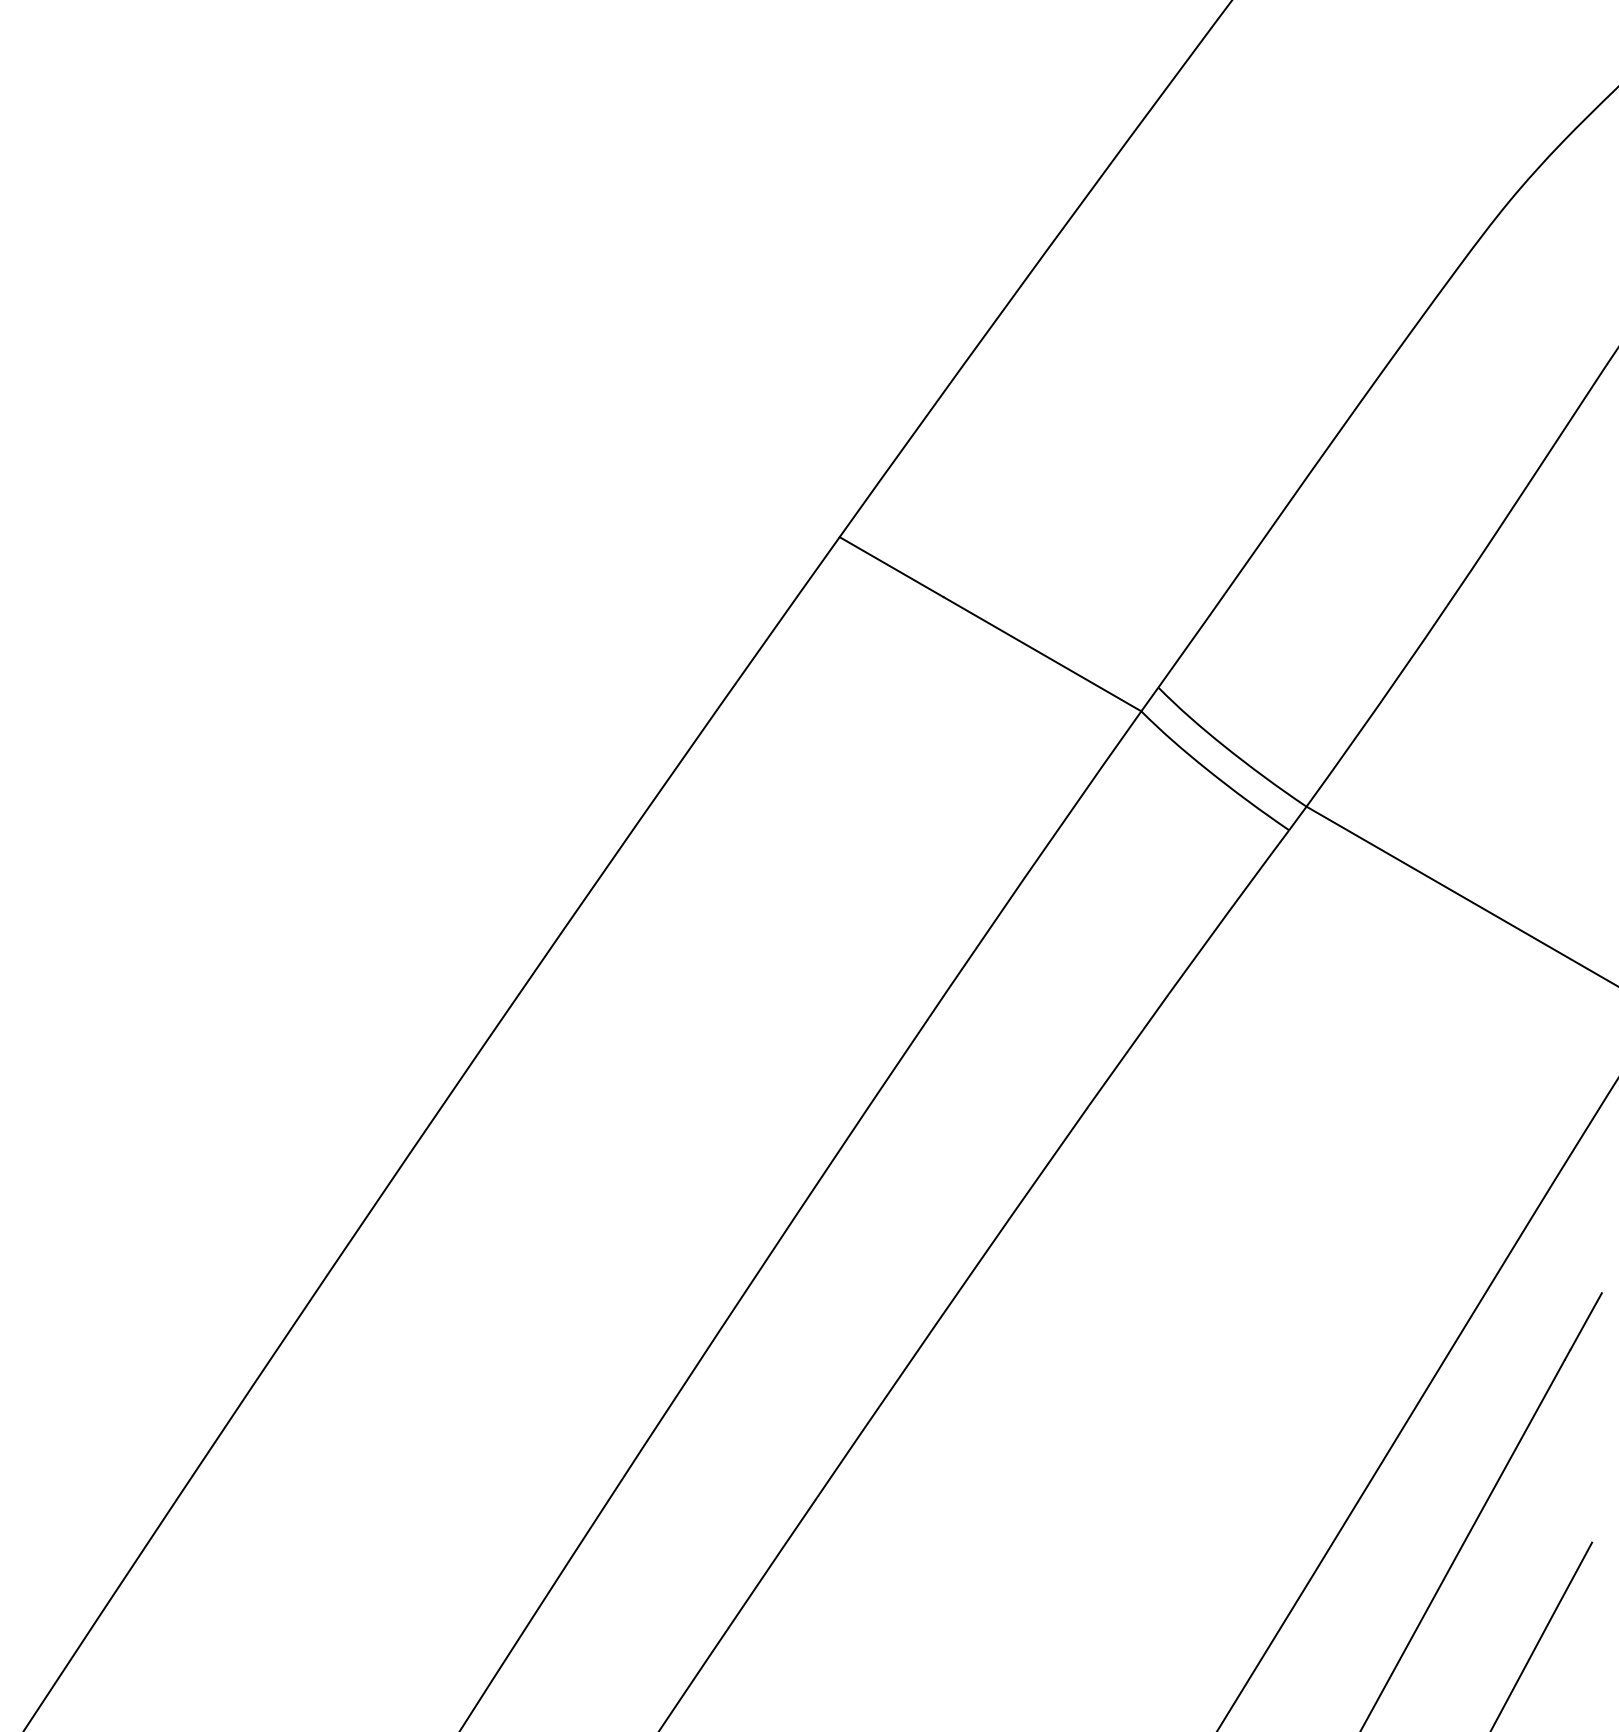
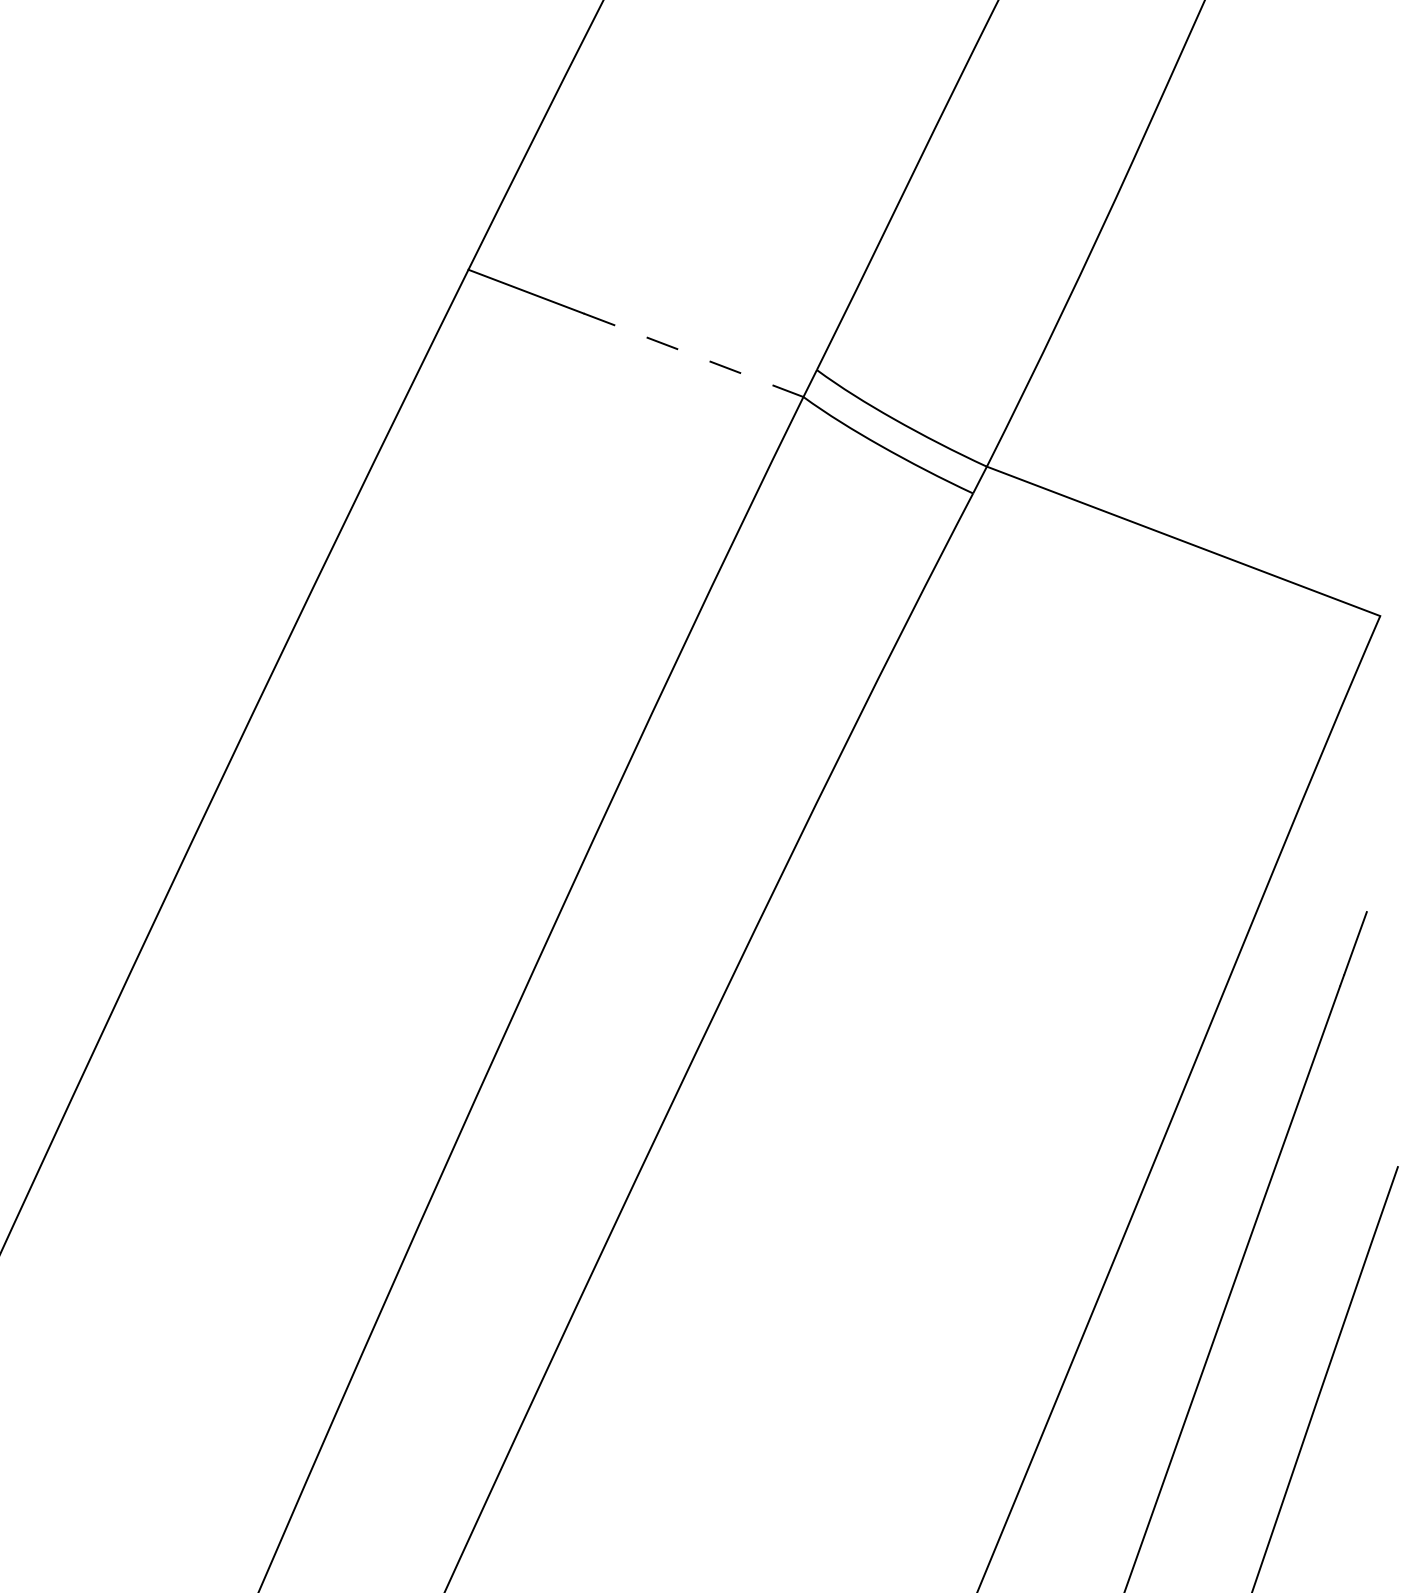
line: (1042, 654) -> (693, 355), solid -> dashed

